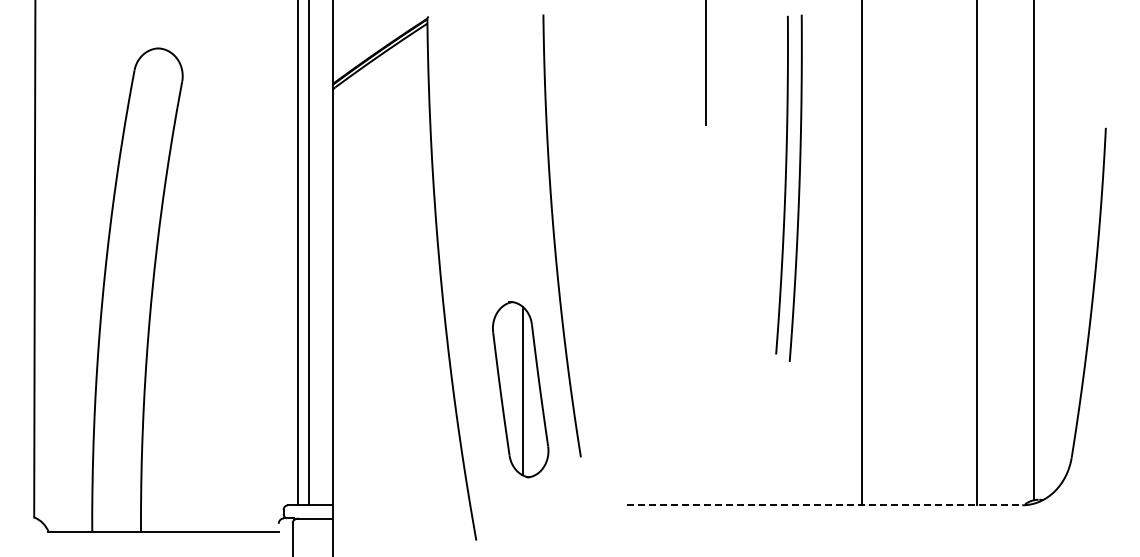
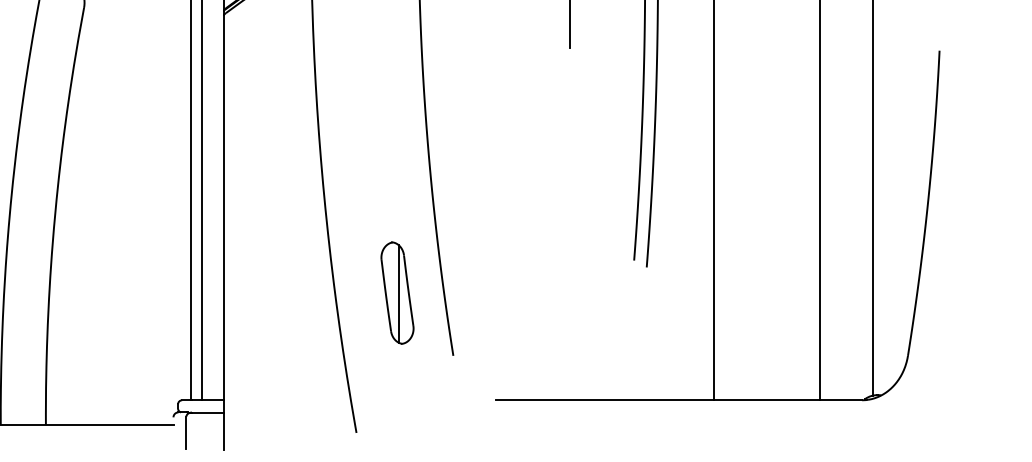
part: (520, 389) -> (397, 293), size x0.62
line: (824, 505) -> (678, 400), dashed -> solid

